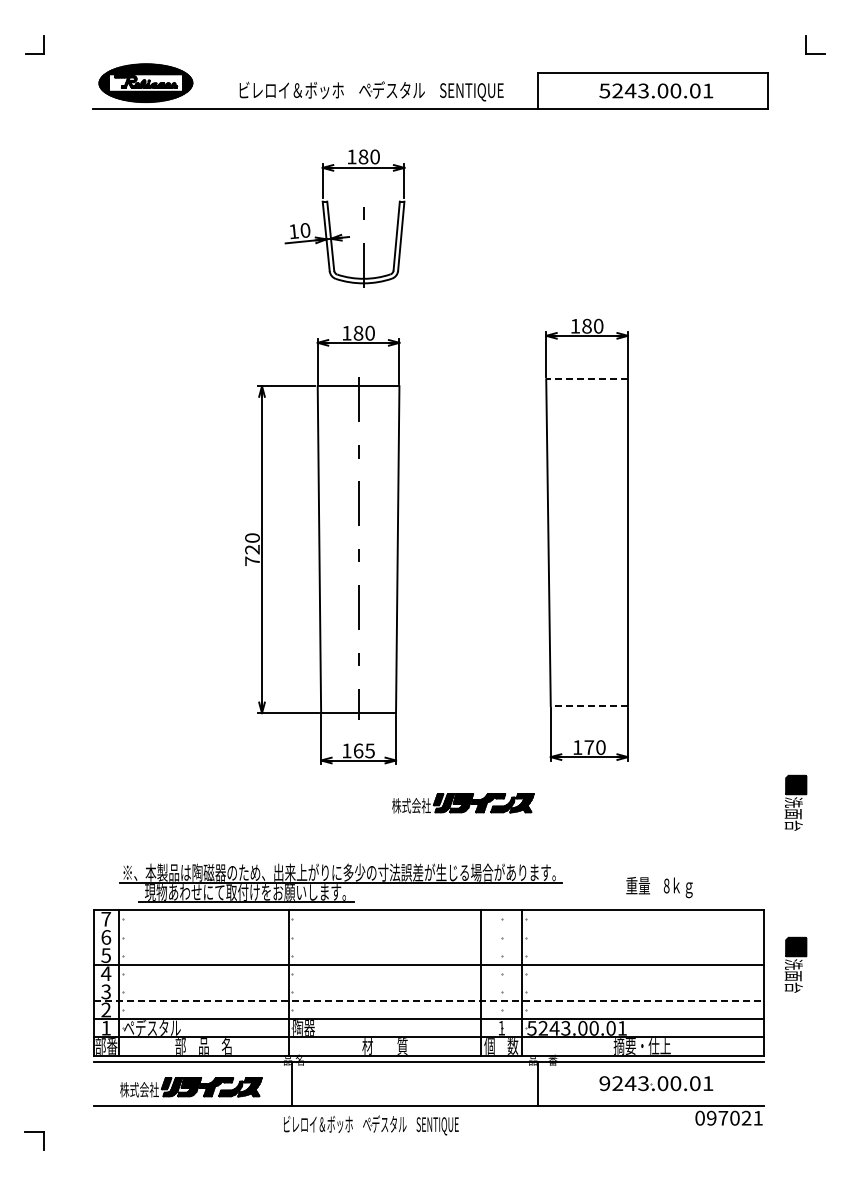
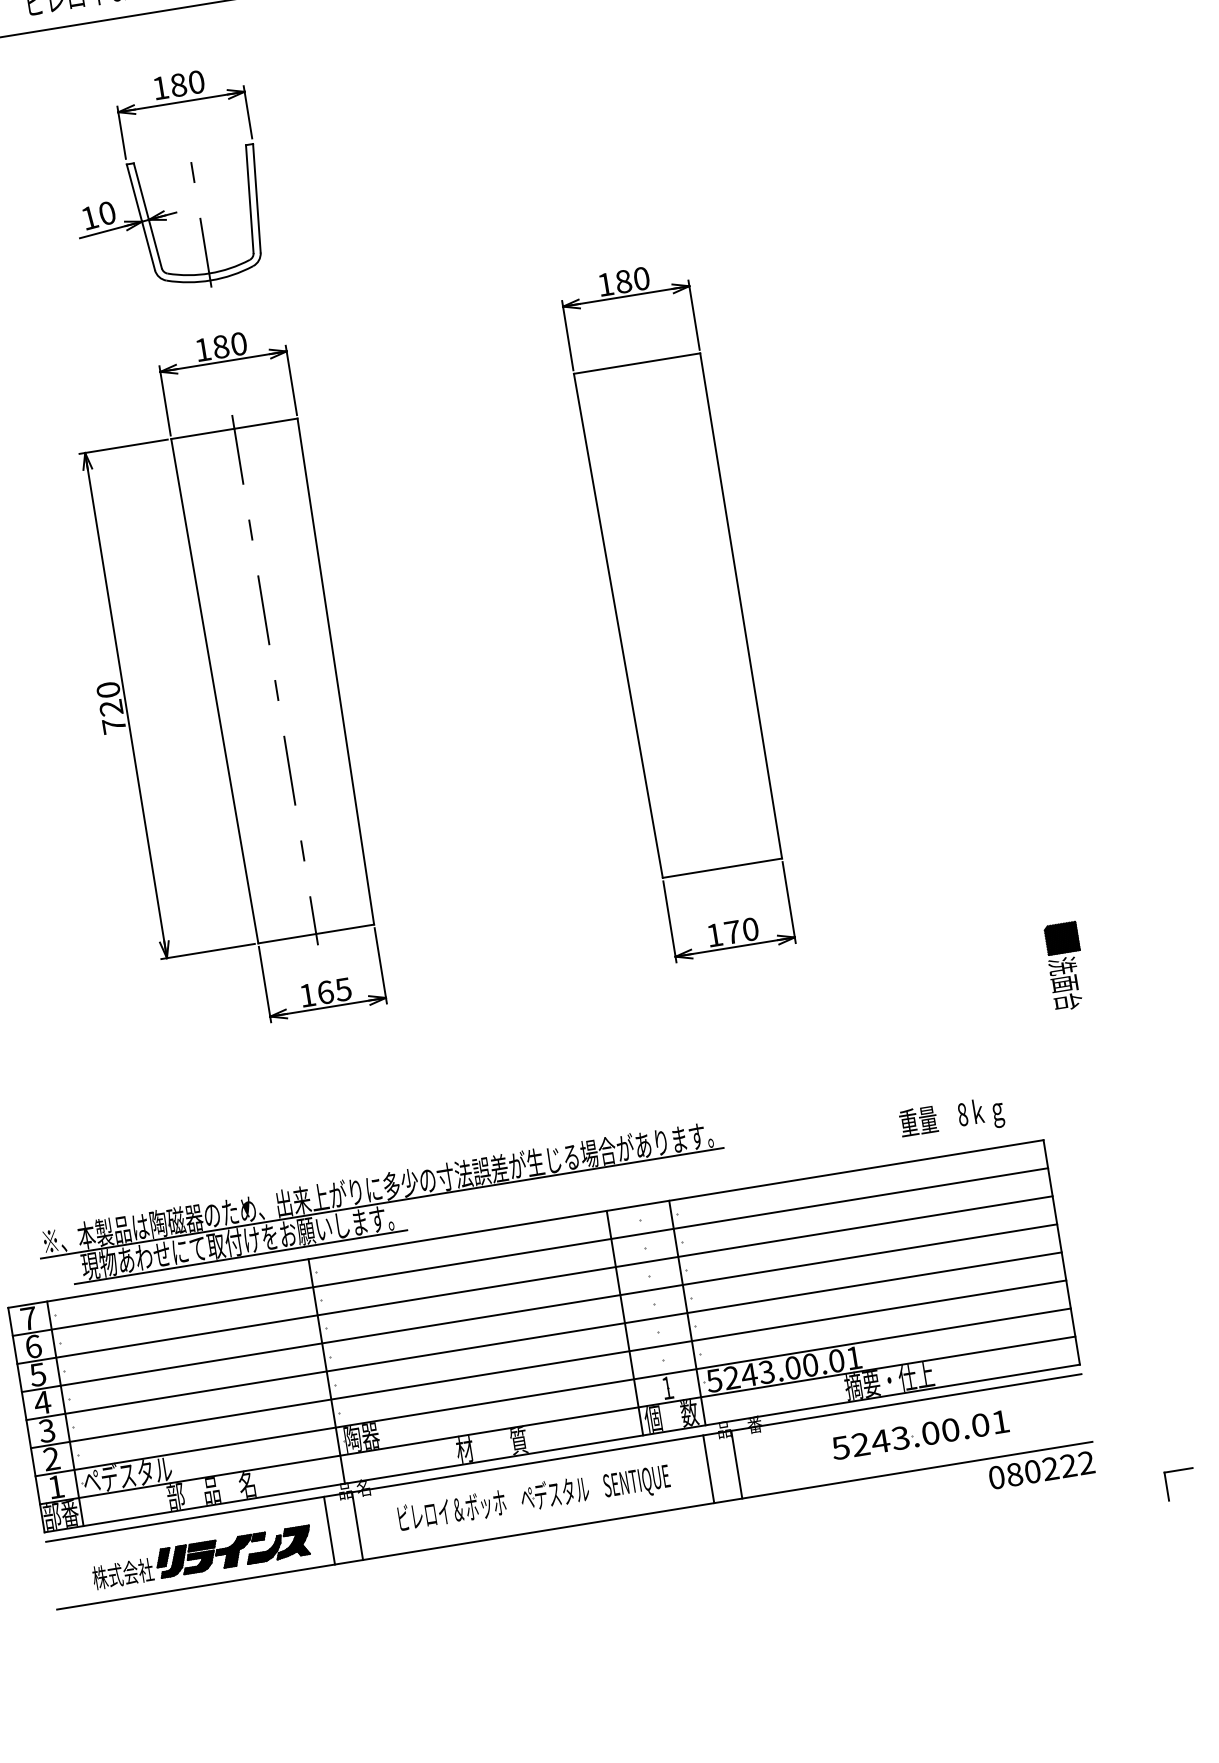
part: (330, 220) -> (143, 191), moved
line: (587, 379) -> (637, 363), dashed -> solid
part: (322, 544) -> (218, 682), moved
line: (589, 706) -> (722, 868), dashed -> solid
part: (463, 803) -> (552, 1050), removed
text: (659, 887) -> (952, 1118), moved
line: (429, 928) -> (531, 1251), added
line: (429, 946) -> (535, 1279), added
part: (795, 964) -> (1105, 1216), removed
line: (429, 982) -> (544, 1335), added
line: (429, 1001) -> (549, 1364), dashed -> solid
line: (274, 1083) -> (330, 1530), added
line: (519, 1083) -> (708, 1469), added
text: (604, 1083) -> (840, 1447), 9243.00.01 -> 5243.00.01
text: (734, 1117) -> (1049, 1467), 097021 -> 080222
part: (371, 1125) -> (534, 1498), moved
part: (815, 1132) -> (1178, 1470), added

